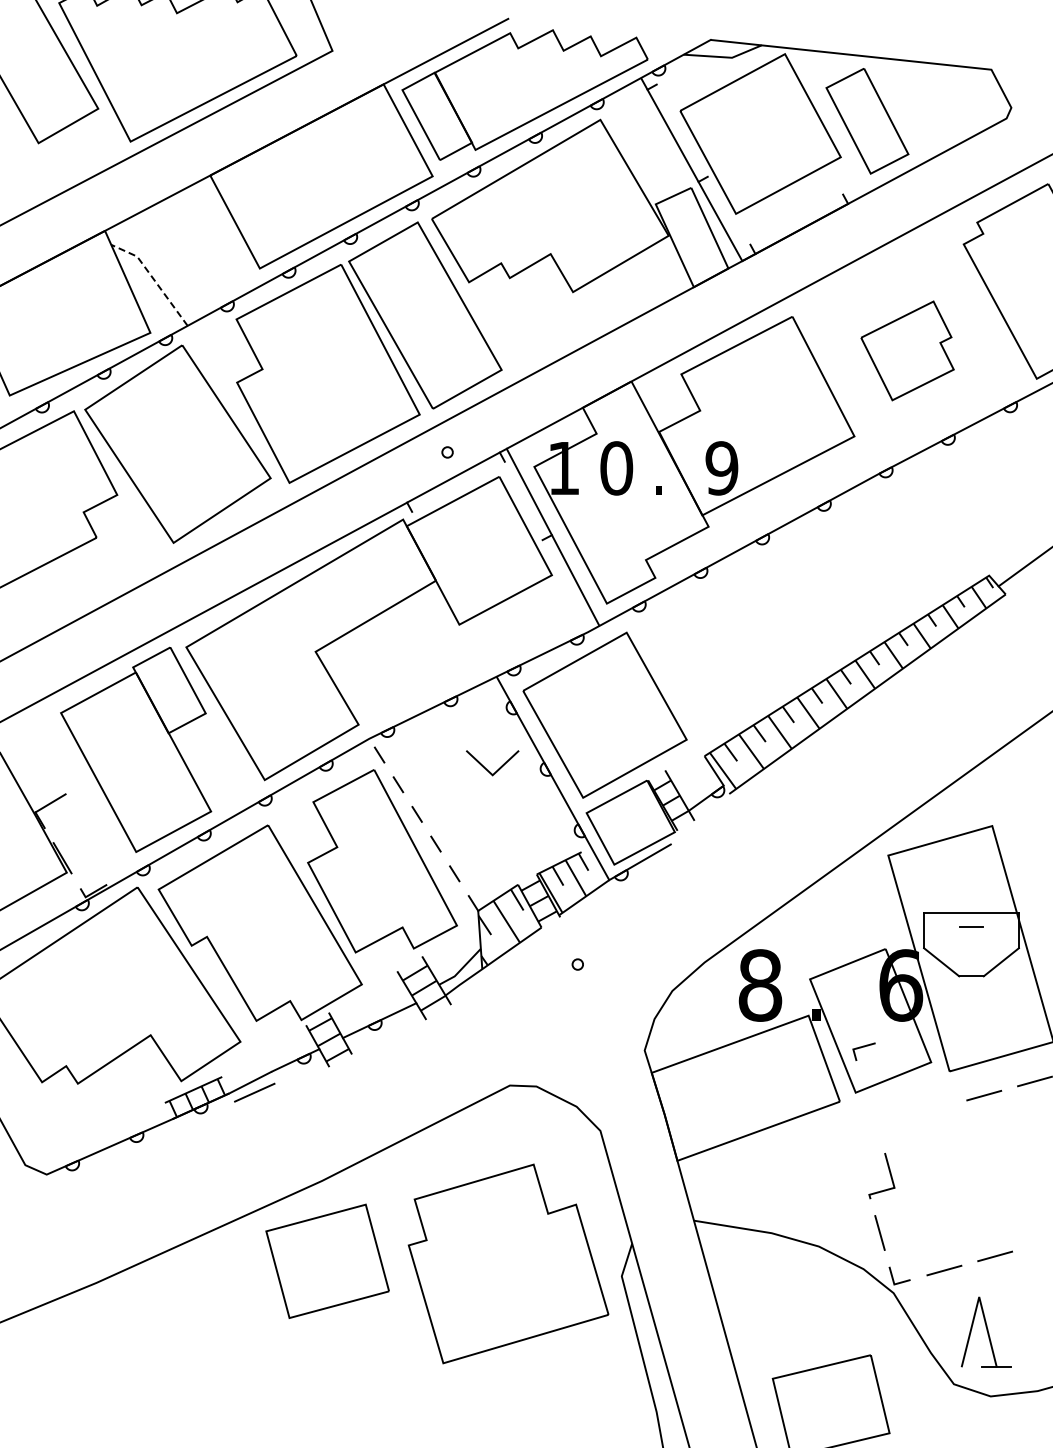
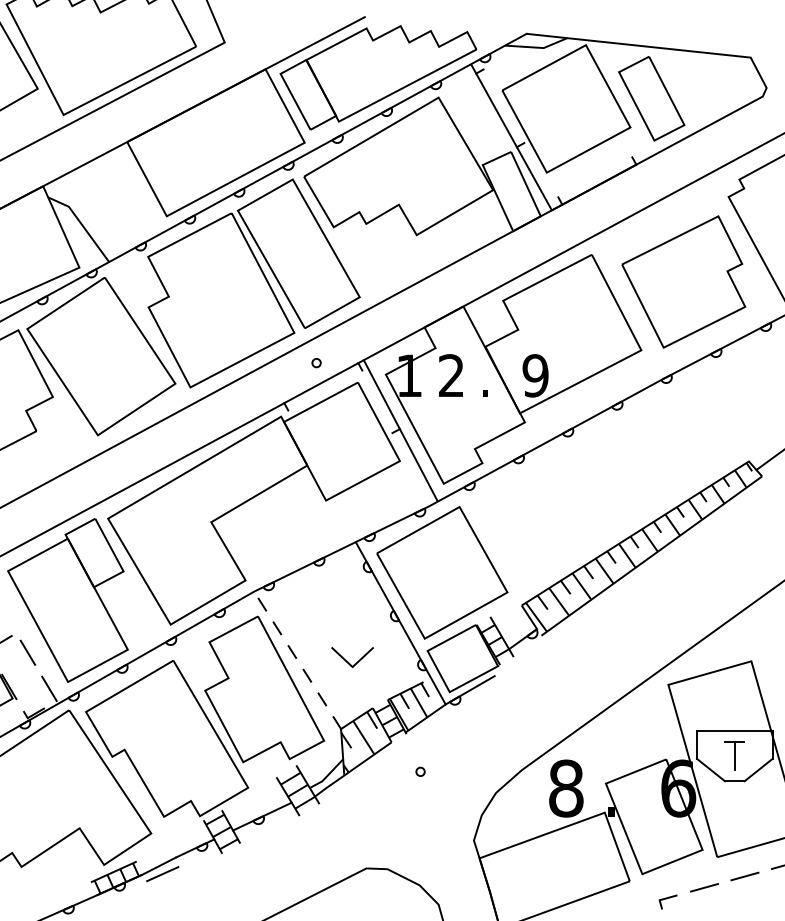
line: (153, 279) -> (81, 225), dashed -> solid
part: (907, 350) -> (683, 281), size x1.67
text: (616, 468) -> (451, 375), 0 -> 2
line: (489, 770) -> (350, 663), moved
line: (85, 815) -> (27, 652), added
line: (112, 860) -> (49, 688), added
line: (971, 944) -> (734, 755), added
line: (861, 1048) -> (666, 899), moved
line: (933, 1109) -> (704, 887), added

